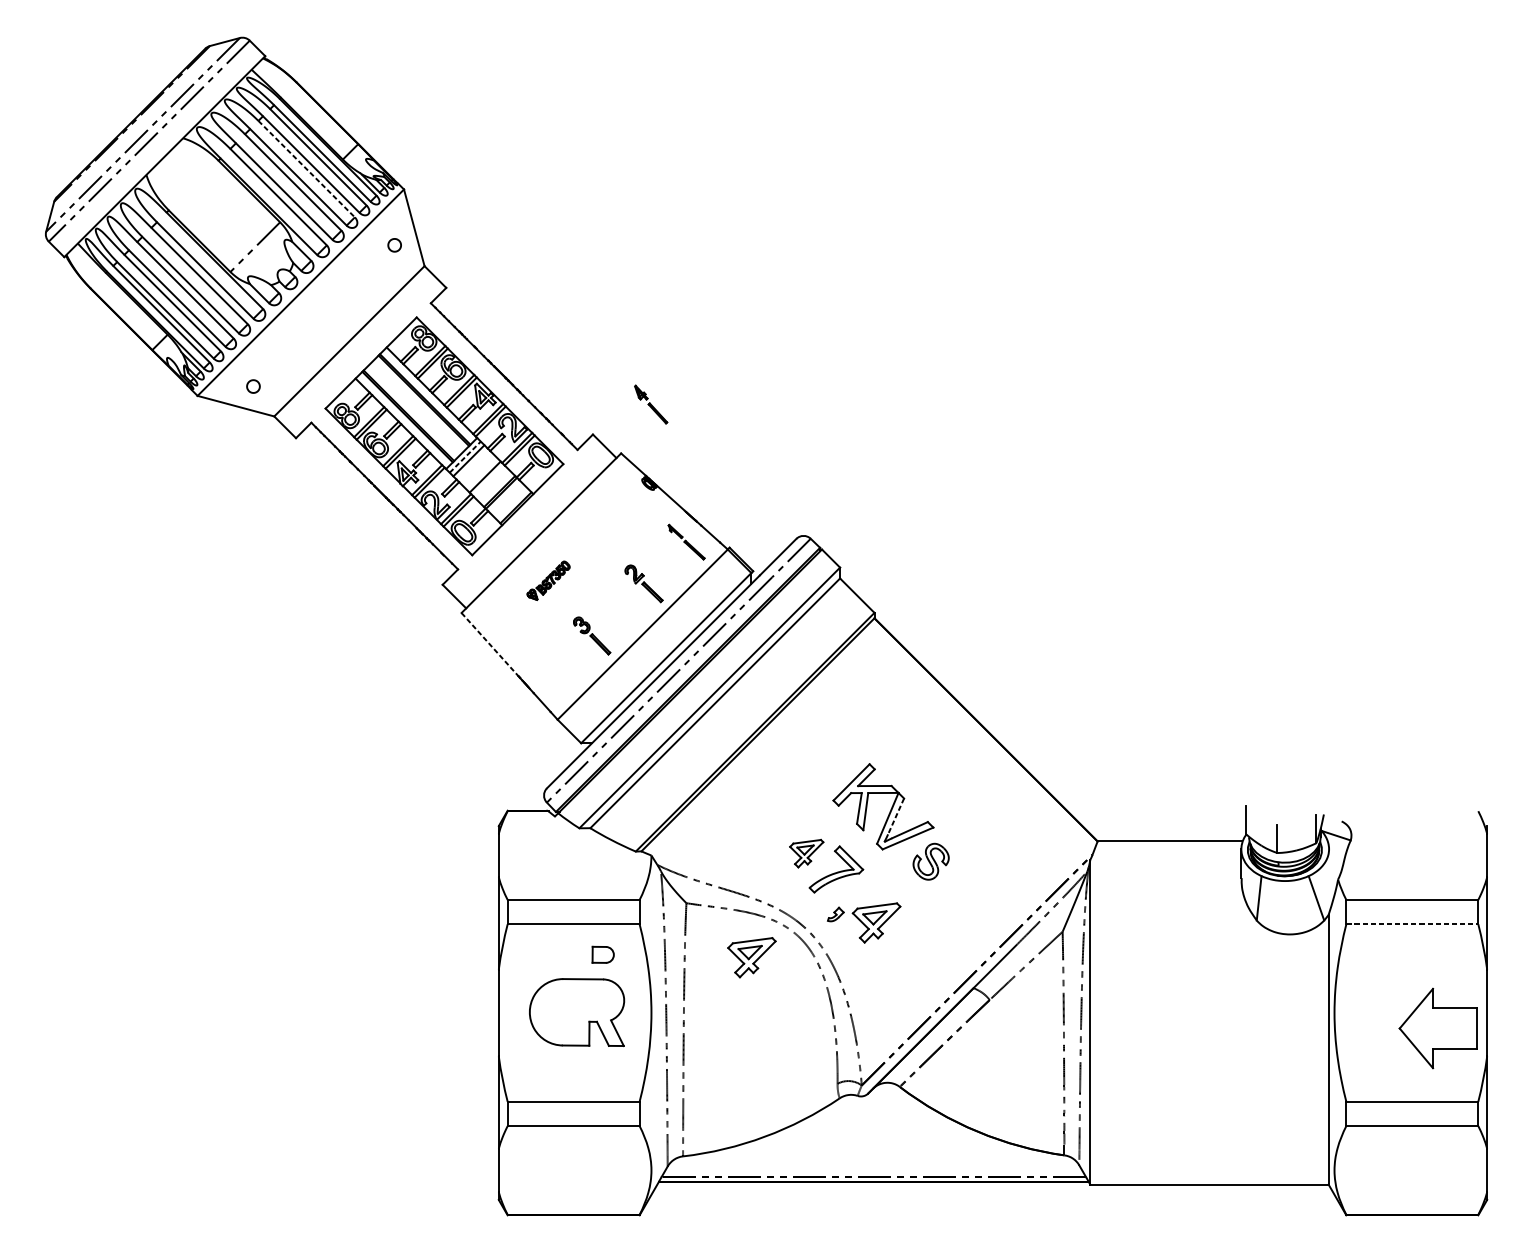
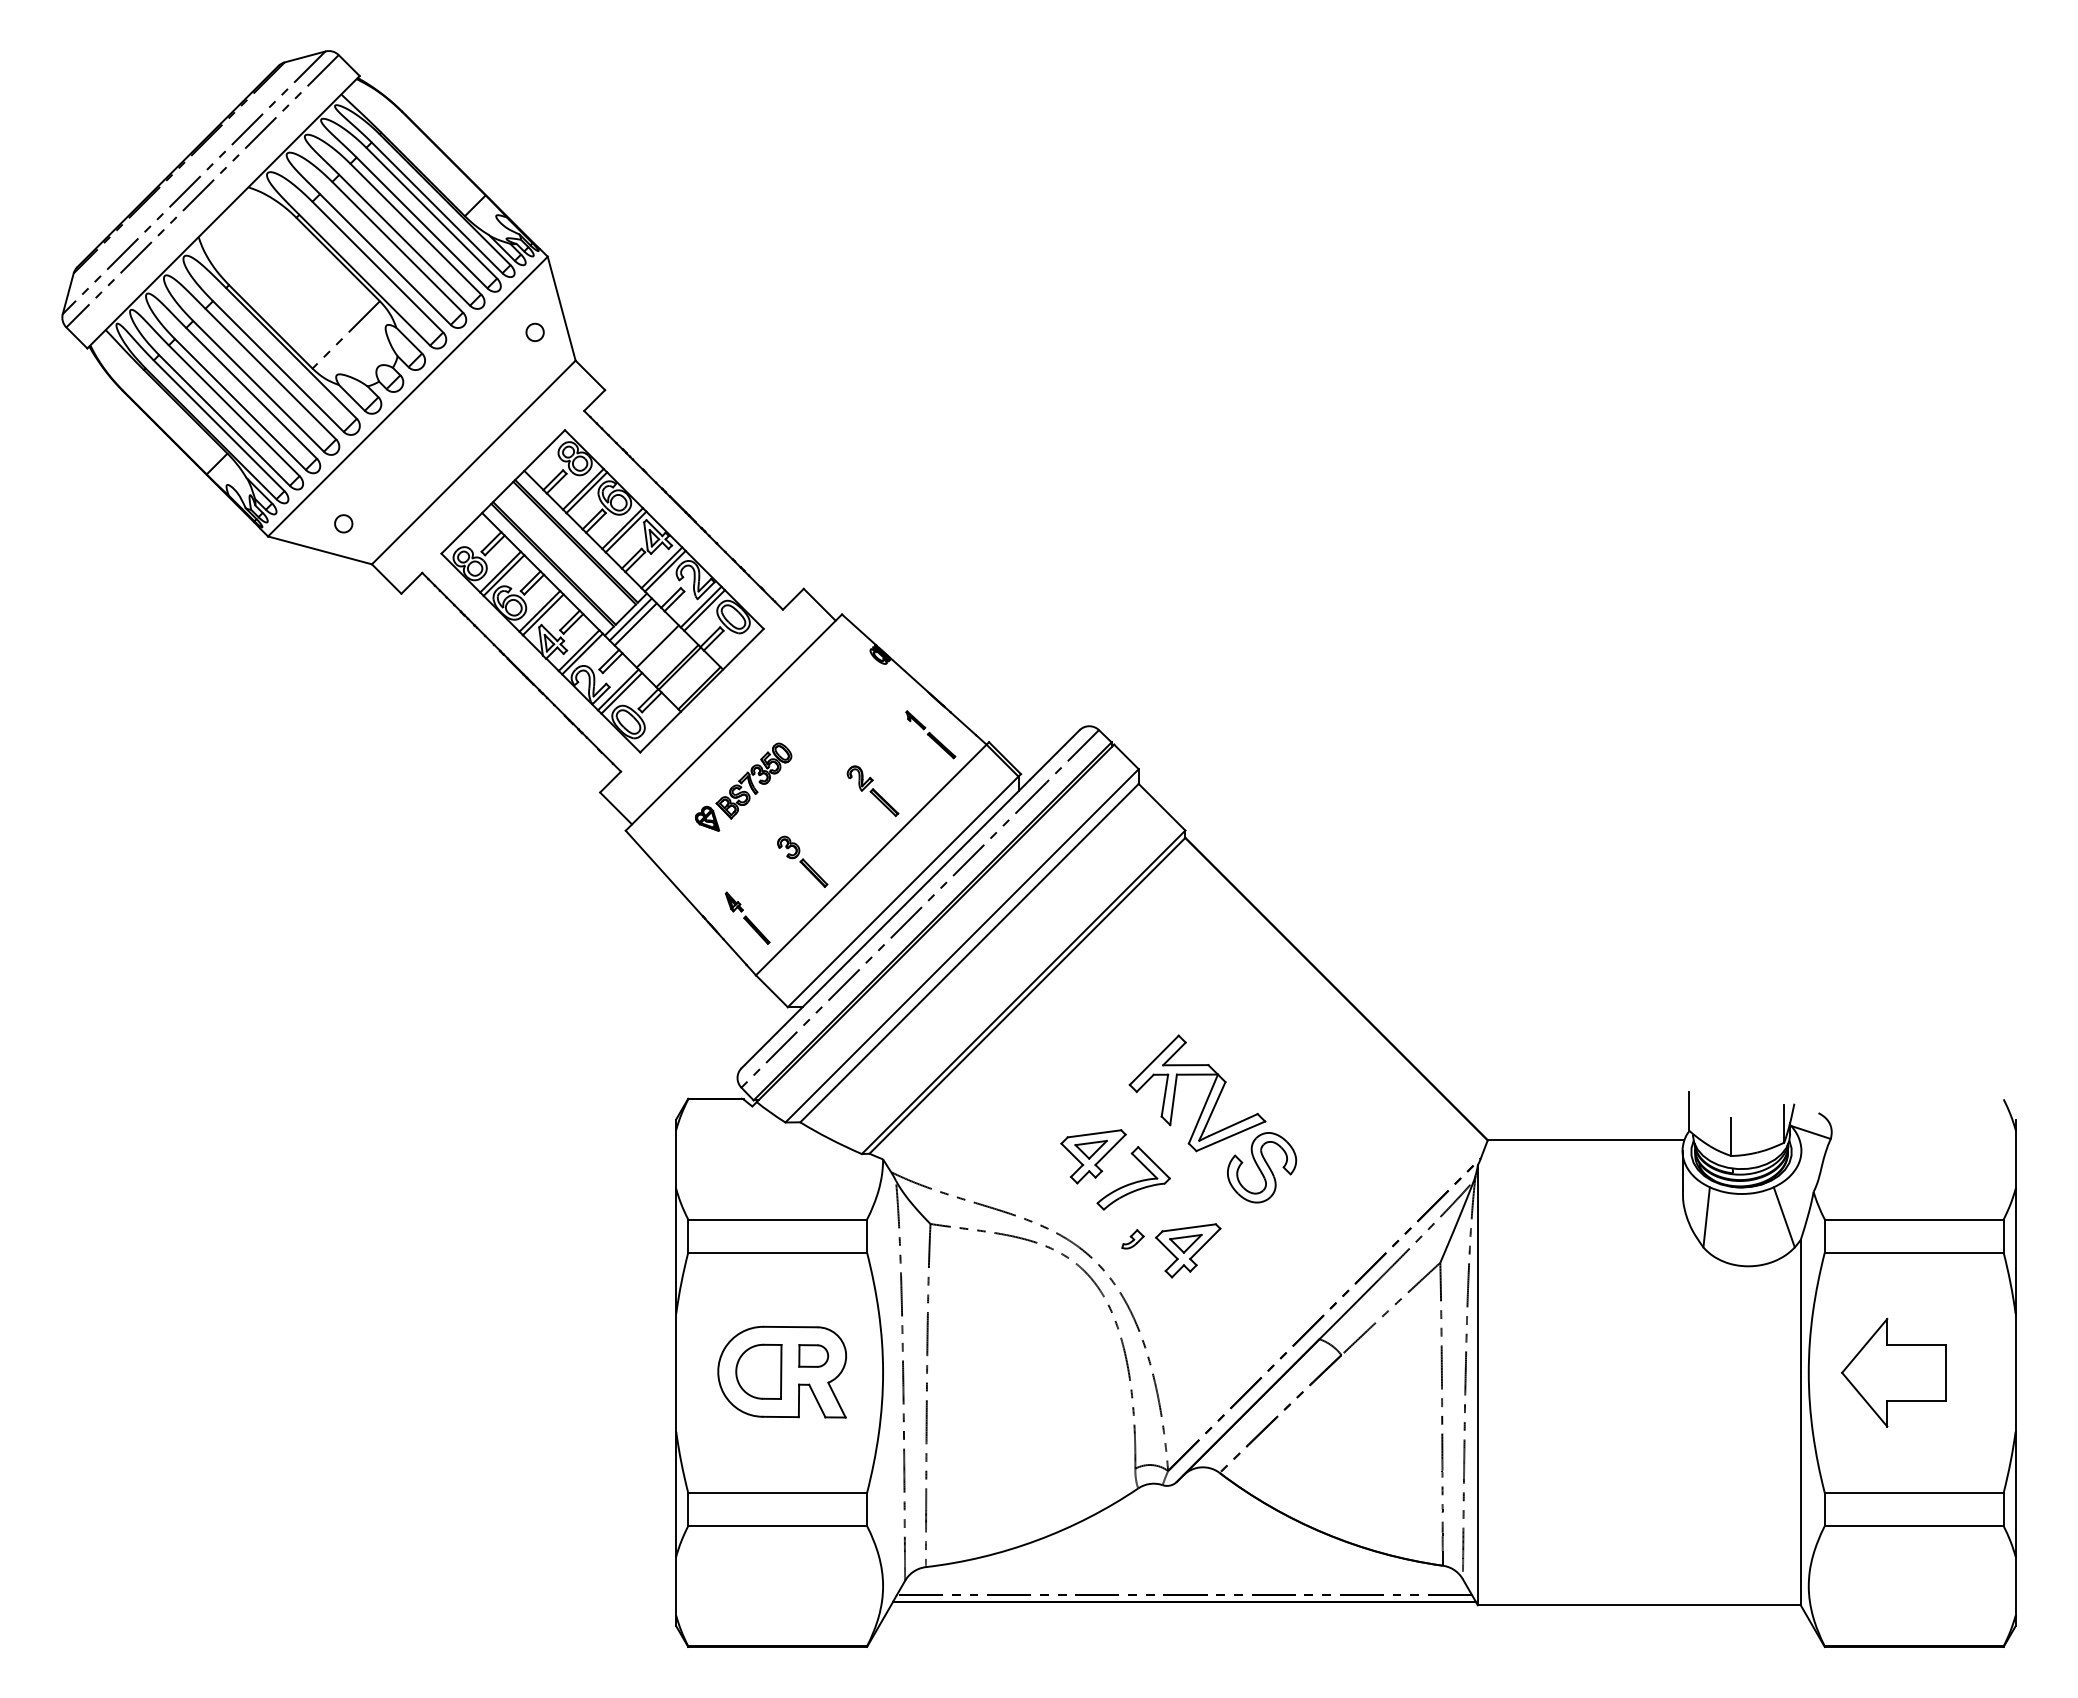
line: (307, 169) -> (416, 229), dashed -> solid
part: (651, 404) -> (747, 917), moved
line: (465, 457) -> (630, 619), dashed -> solid
part: (548, 580) -> (743, 786), size x1.67
line: (490, 644) -> (664, 873), dashed -> solid
line: (896, 816) -> (1214, 1106), dashed -> solid
part: (806, 853) -> (1093, 1156), size x1.43
part: (931, 861) -> (1262, 1167), size x1.43
line: (1412, 924) -> (1914, 1252), dashed -> solid
part: (603, 954) -> (813, 1355), moved
part: (752, 957) -> (1019, 1297), removed
part: (559, 1012) -> (758, 1371), added
part: (1437, 1028) -> (1893, 1372), moved

